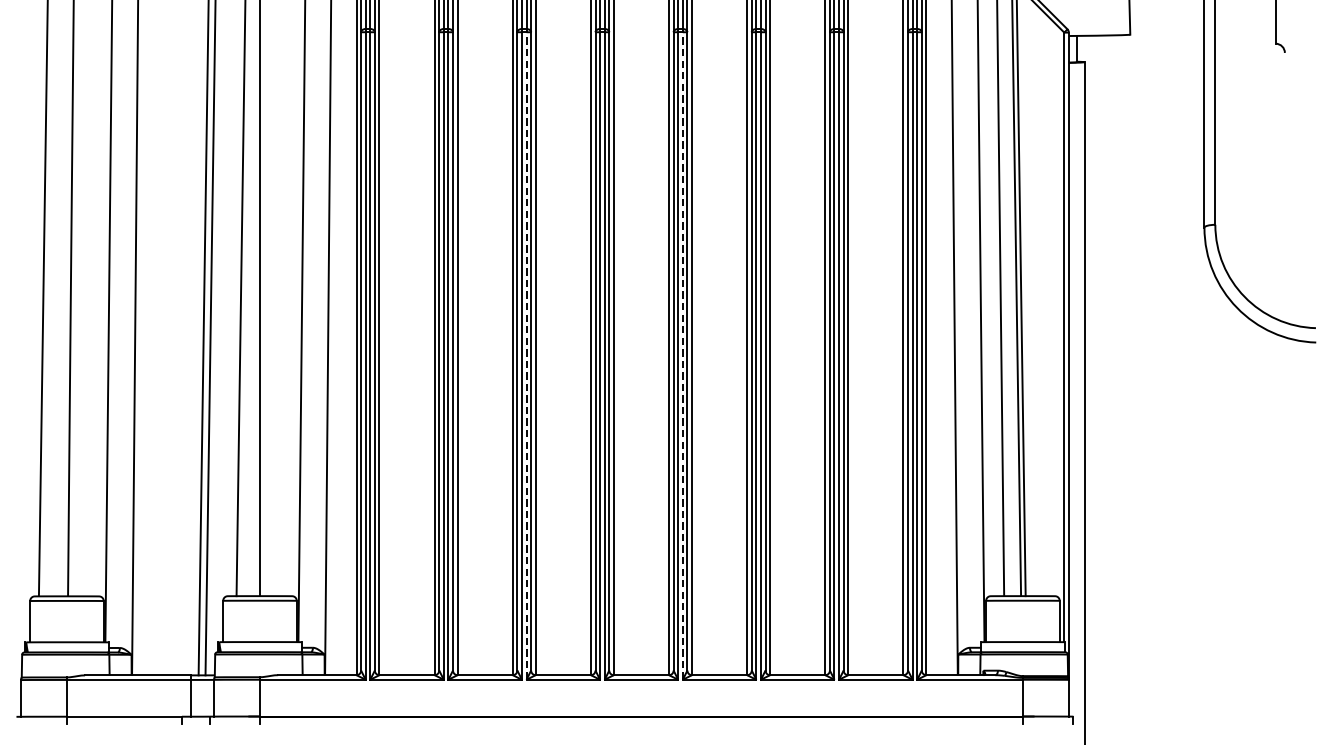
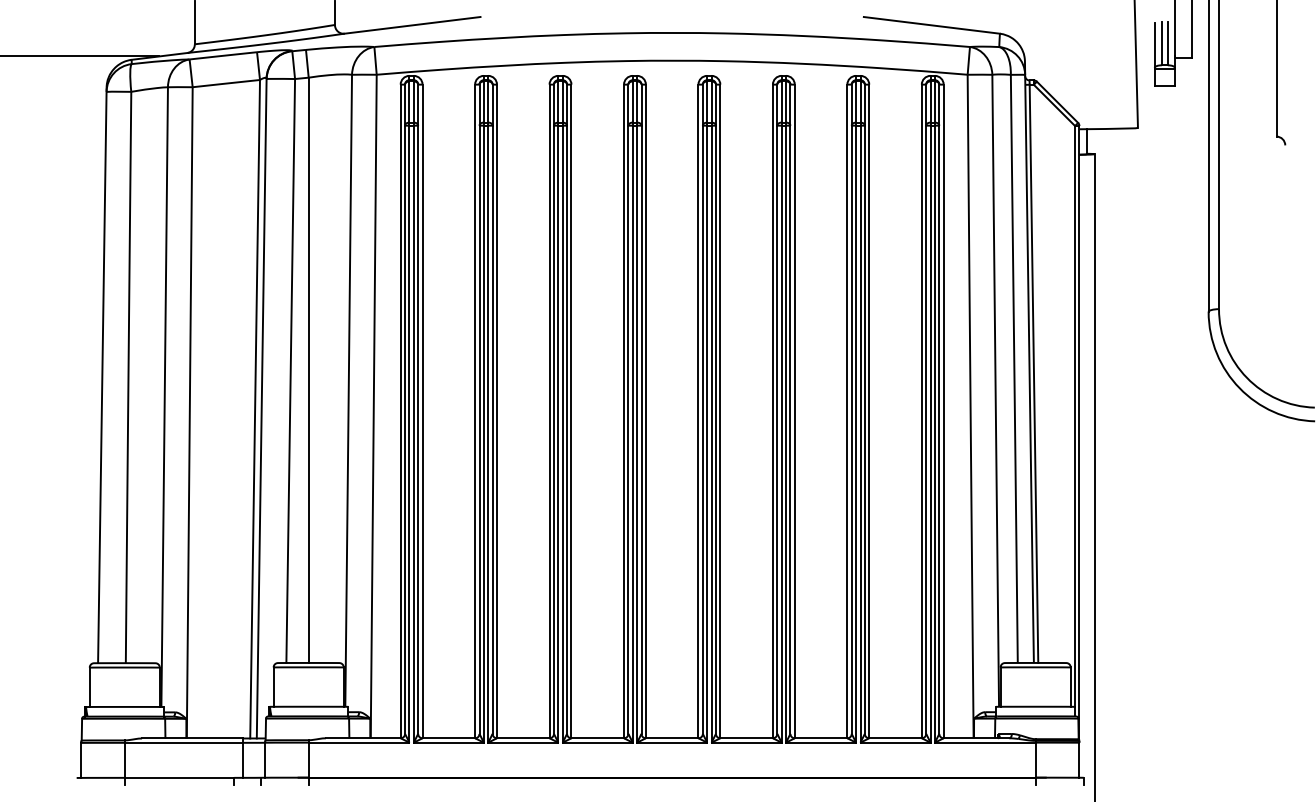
line: (526, 355) -> (562, 433), dashed -> solid
line: (682, 355) -> (711, 433), dashed -> solid

